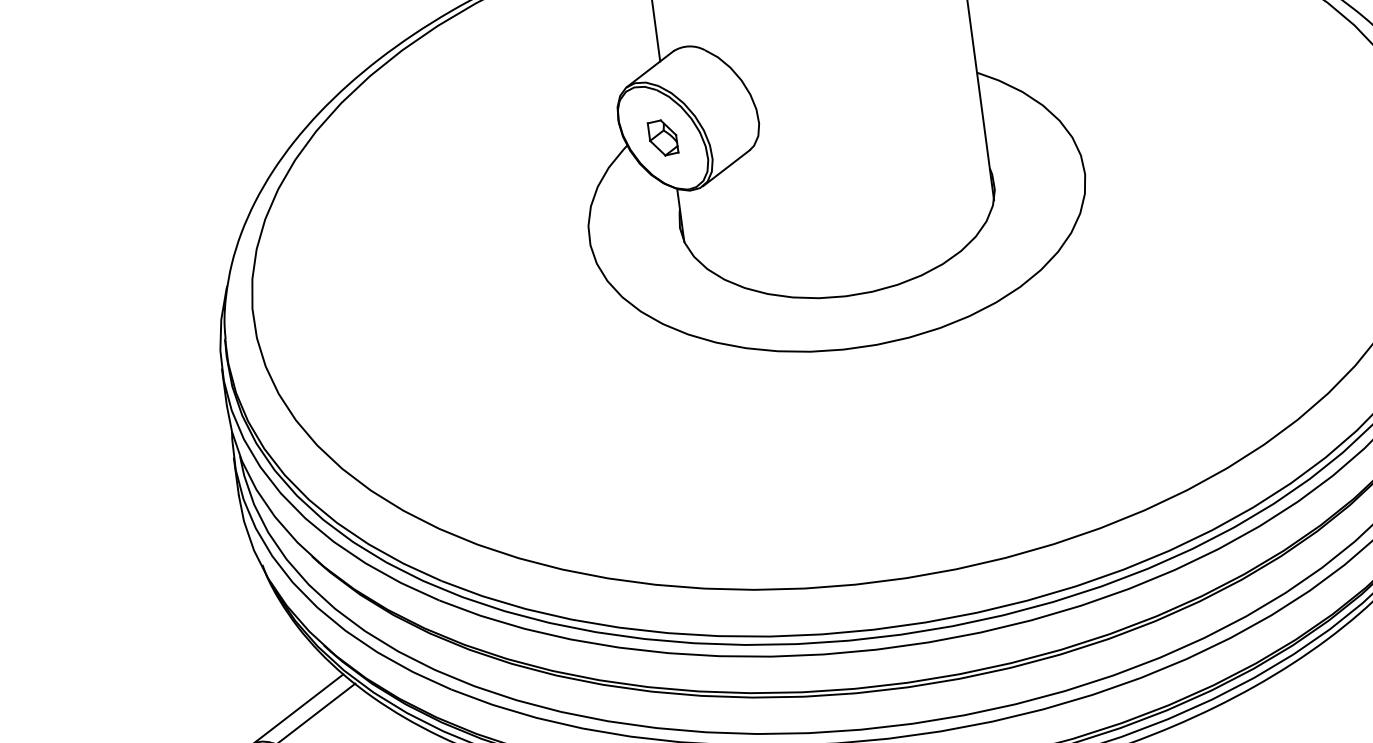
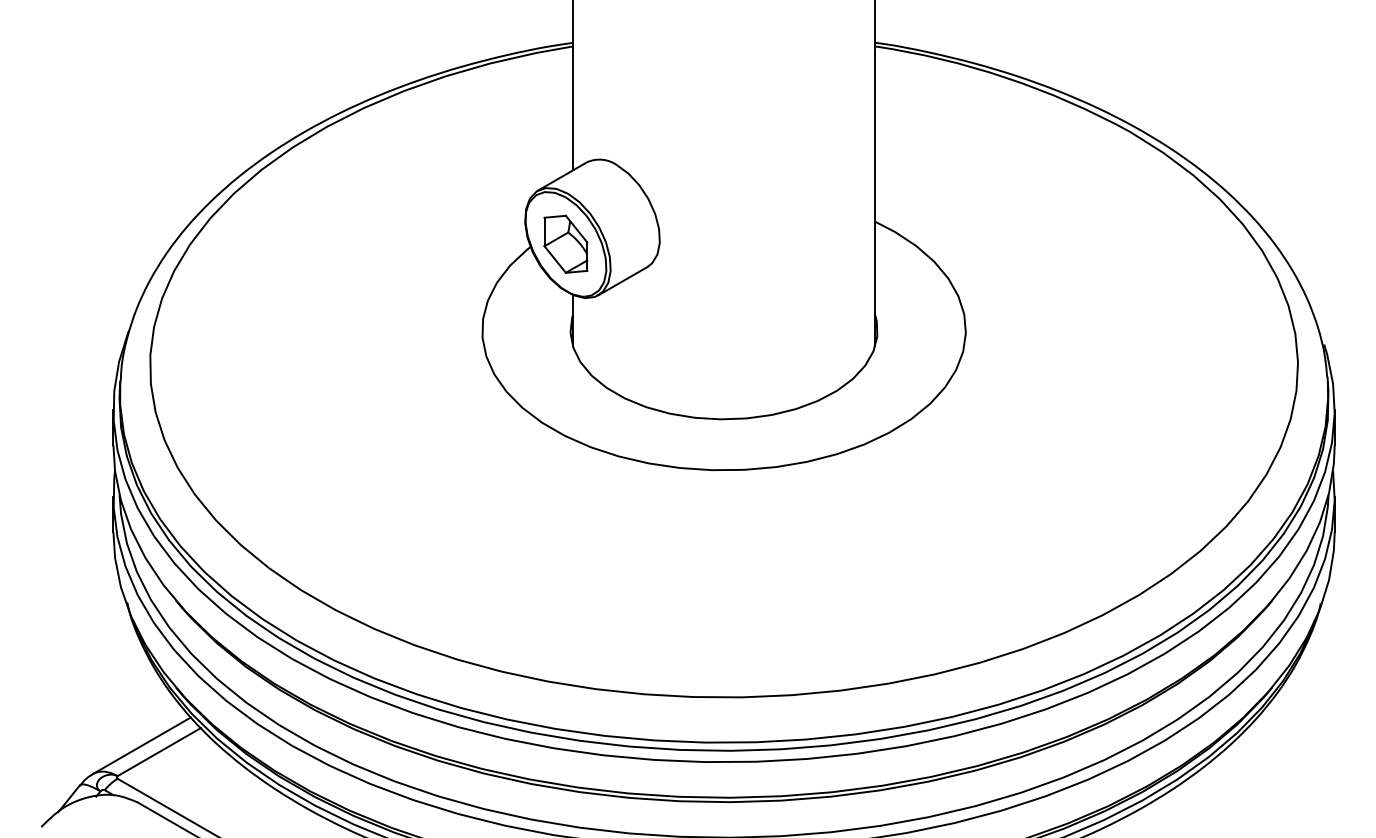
part: (662, 137) -> (565, 243), size x1.67

